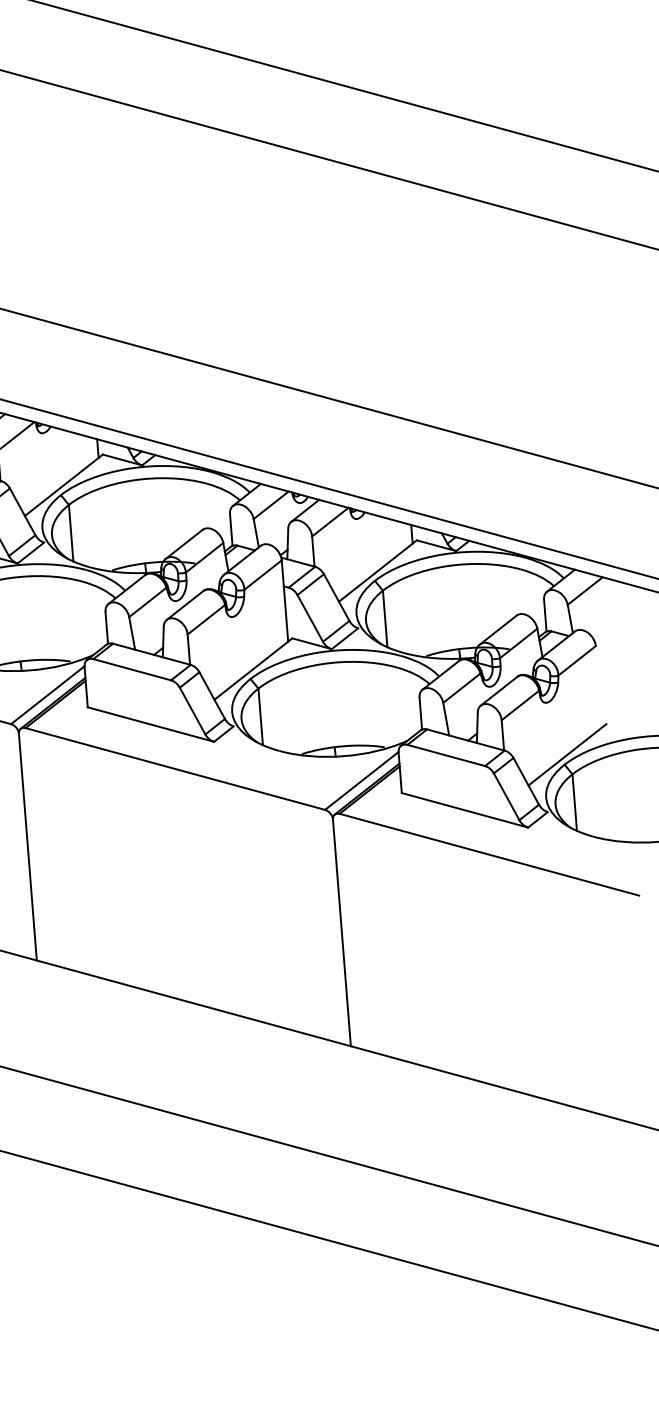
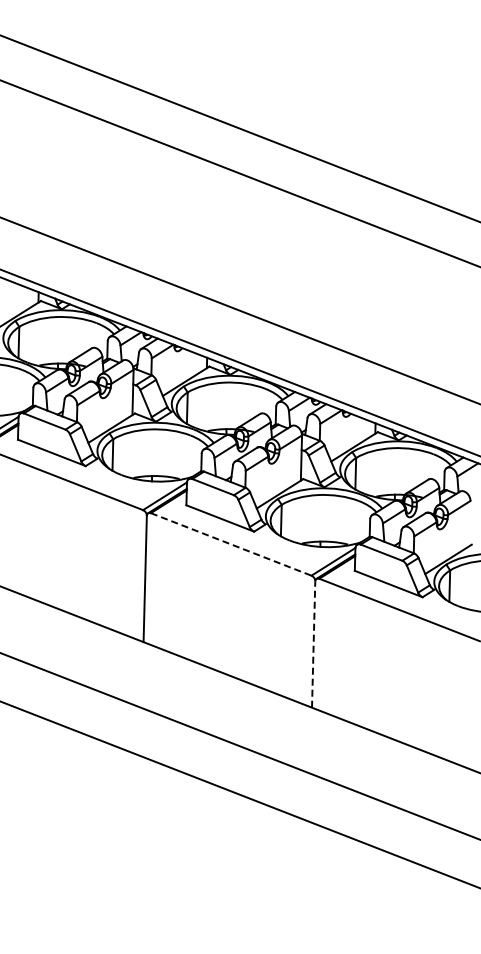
line: (175, 769) -> (231, 544), solid -> dashed
line: (341, 932) -> (313, 644), solid -> dashed

